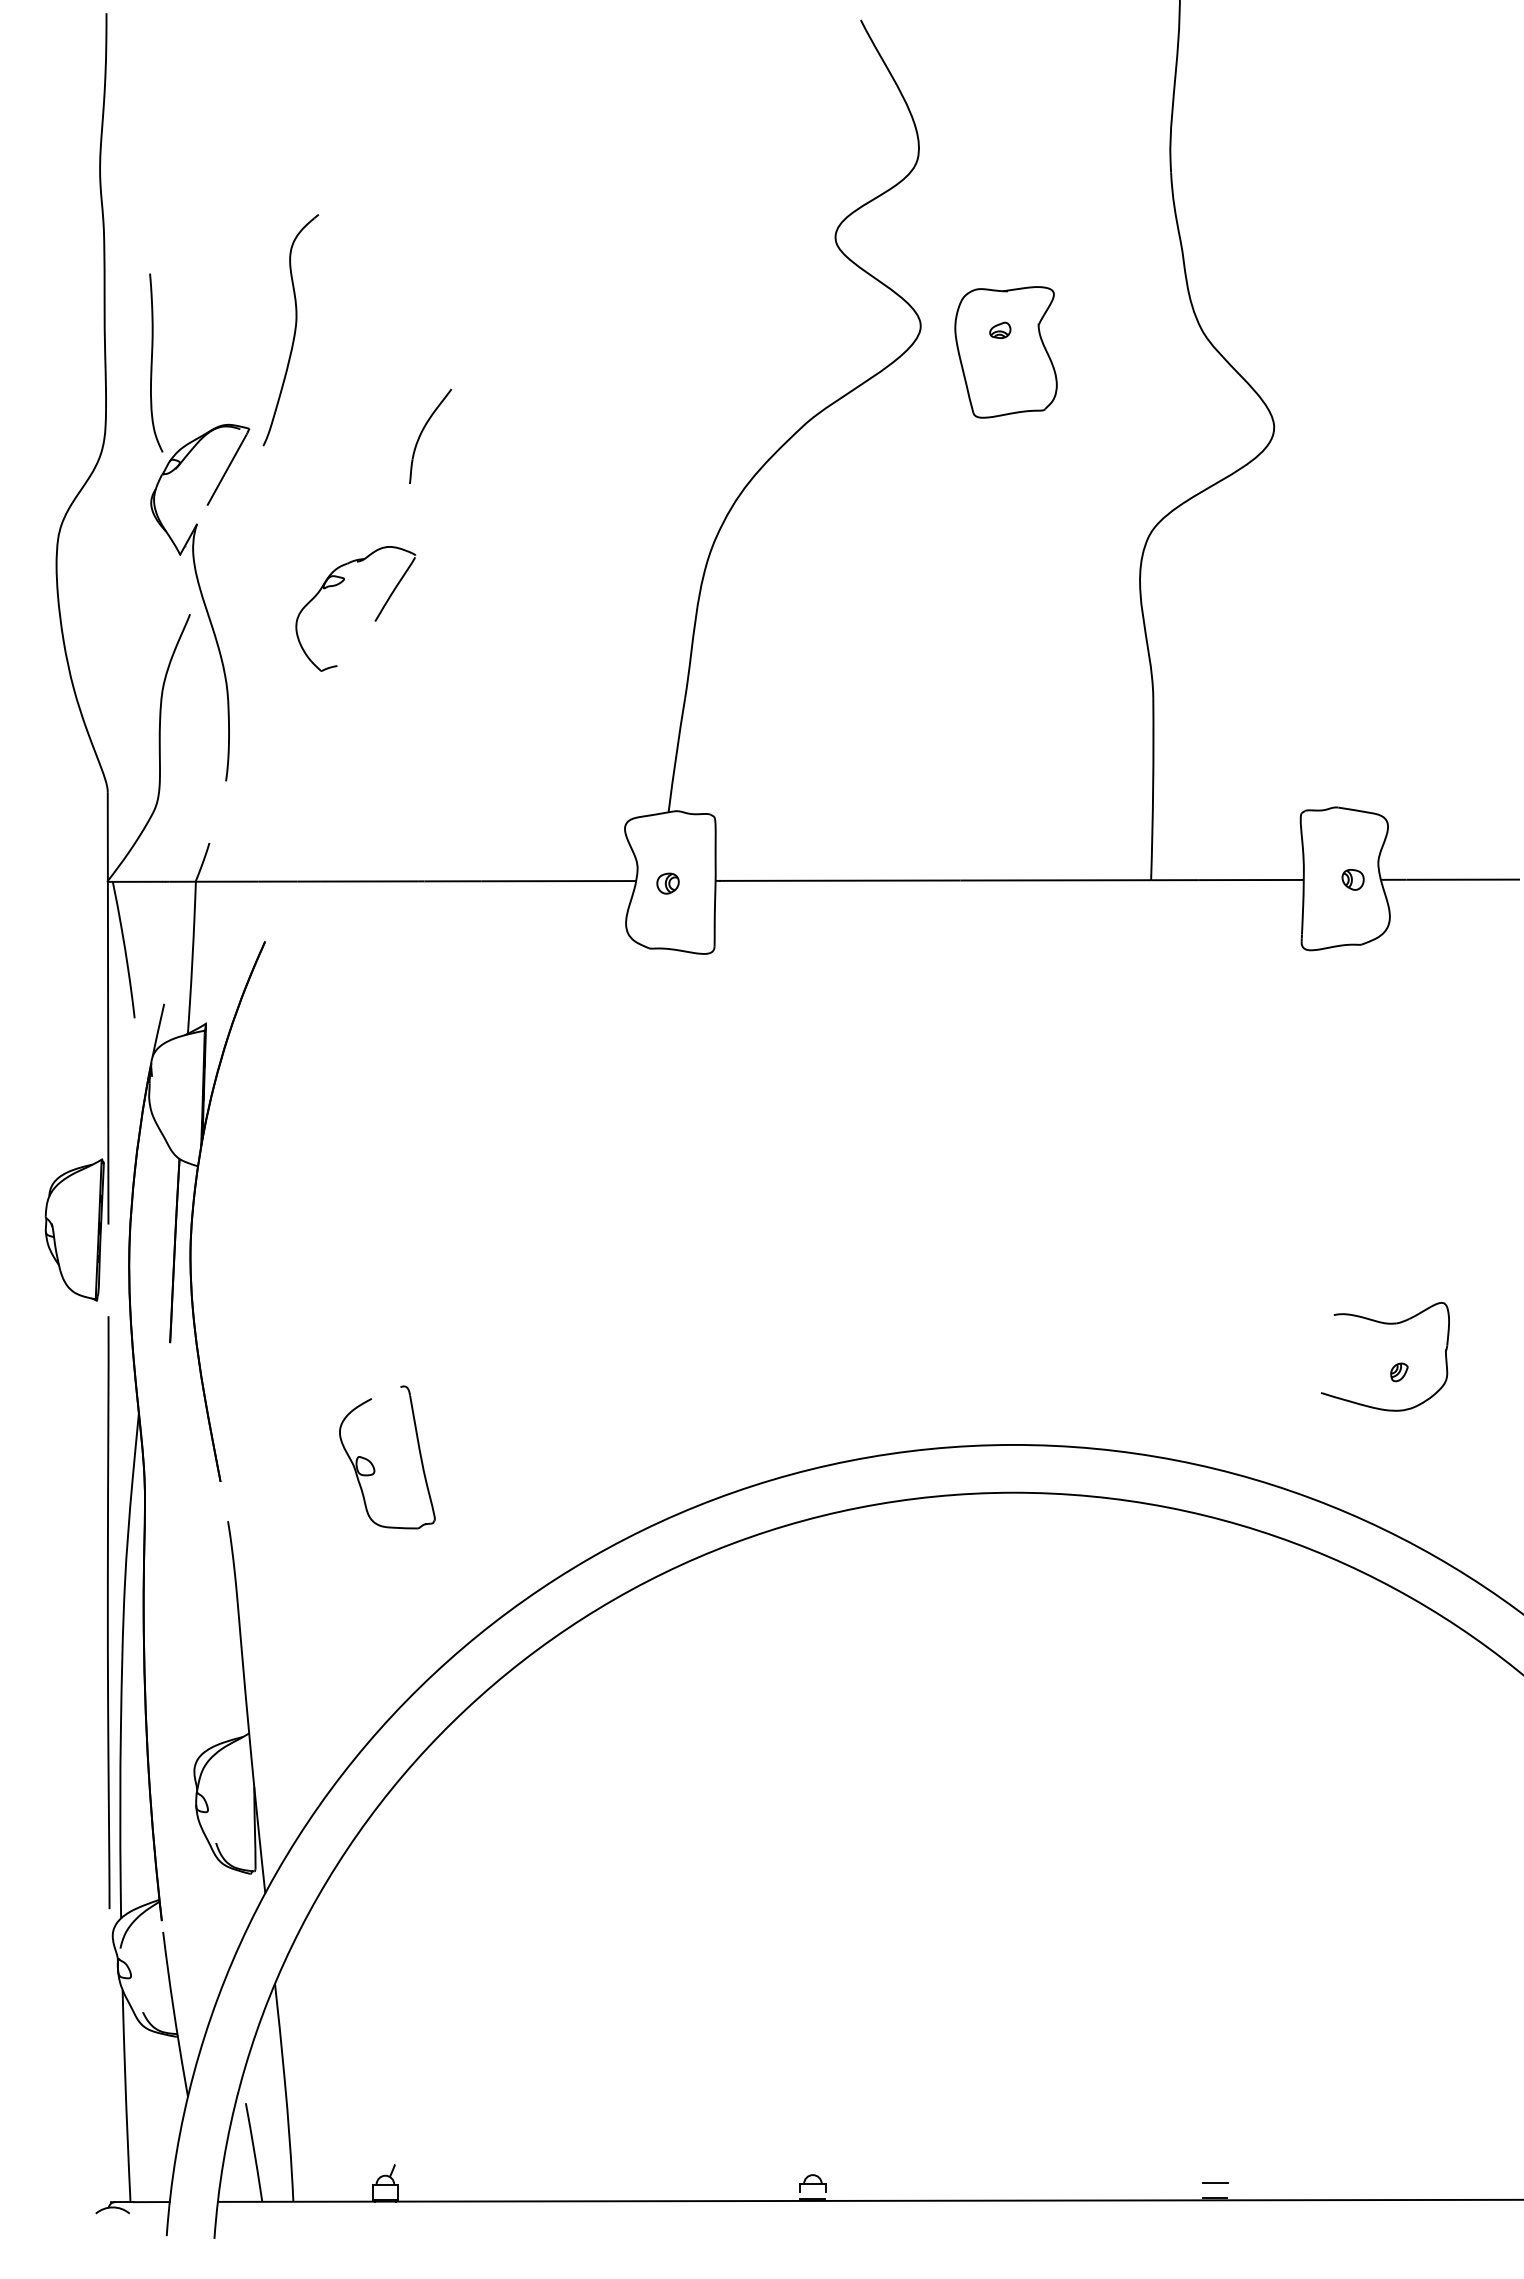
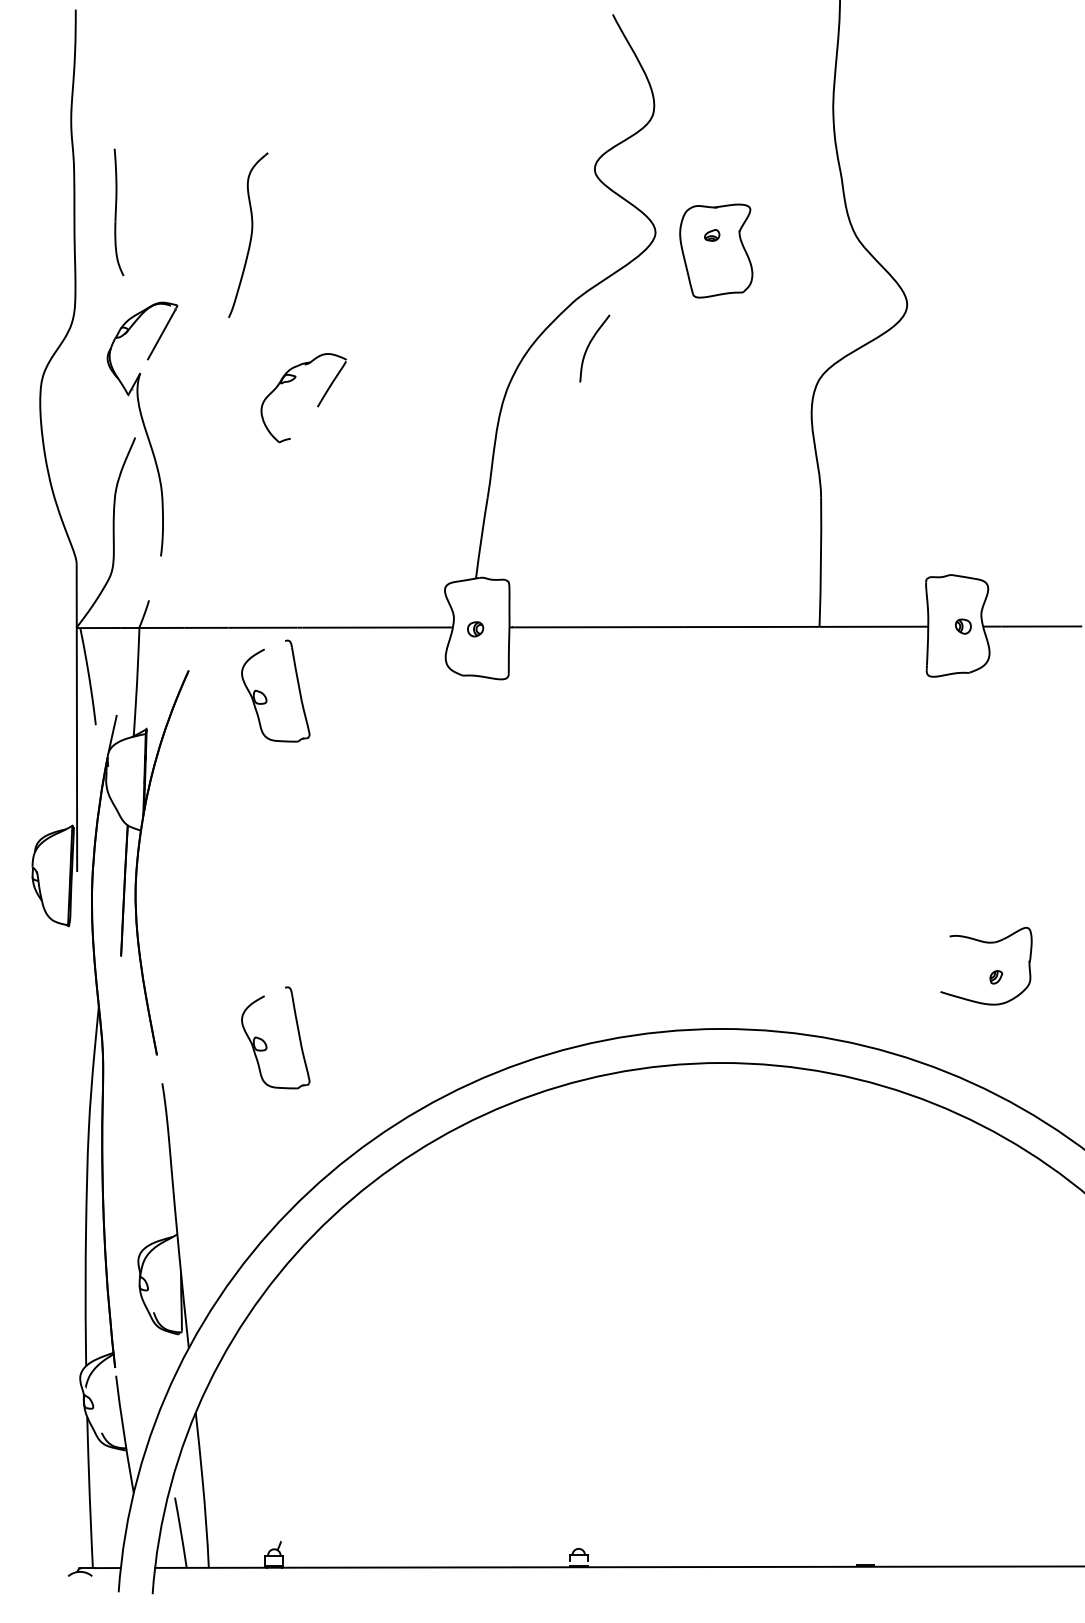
part: (290, 330) -> (248, 235), moved
part: (156, 362) -> (119, 211), moved
part: (423, 431) -> (589, 345), moved
part: (375, 618) -> (317, 404), moved
part: (373, 977) -> (265, 696), added
line: (108, 1612) -> (77, 1148), removed
line: (1214, 2183) -> (864, 1554), removed

